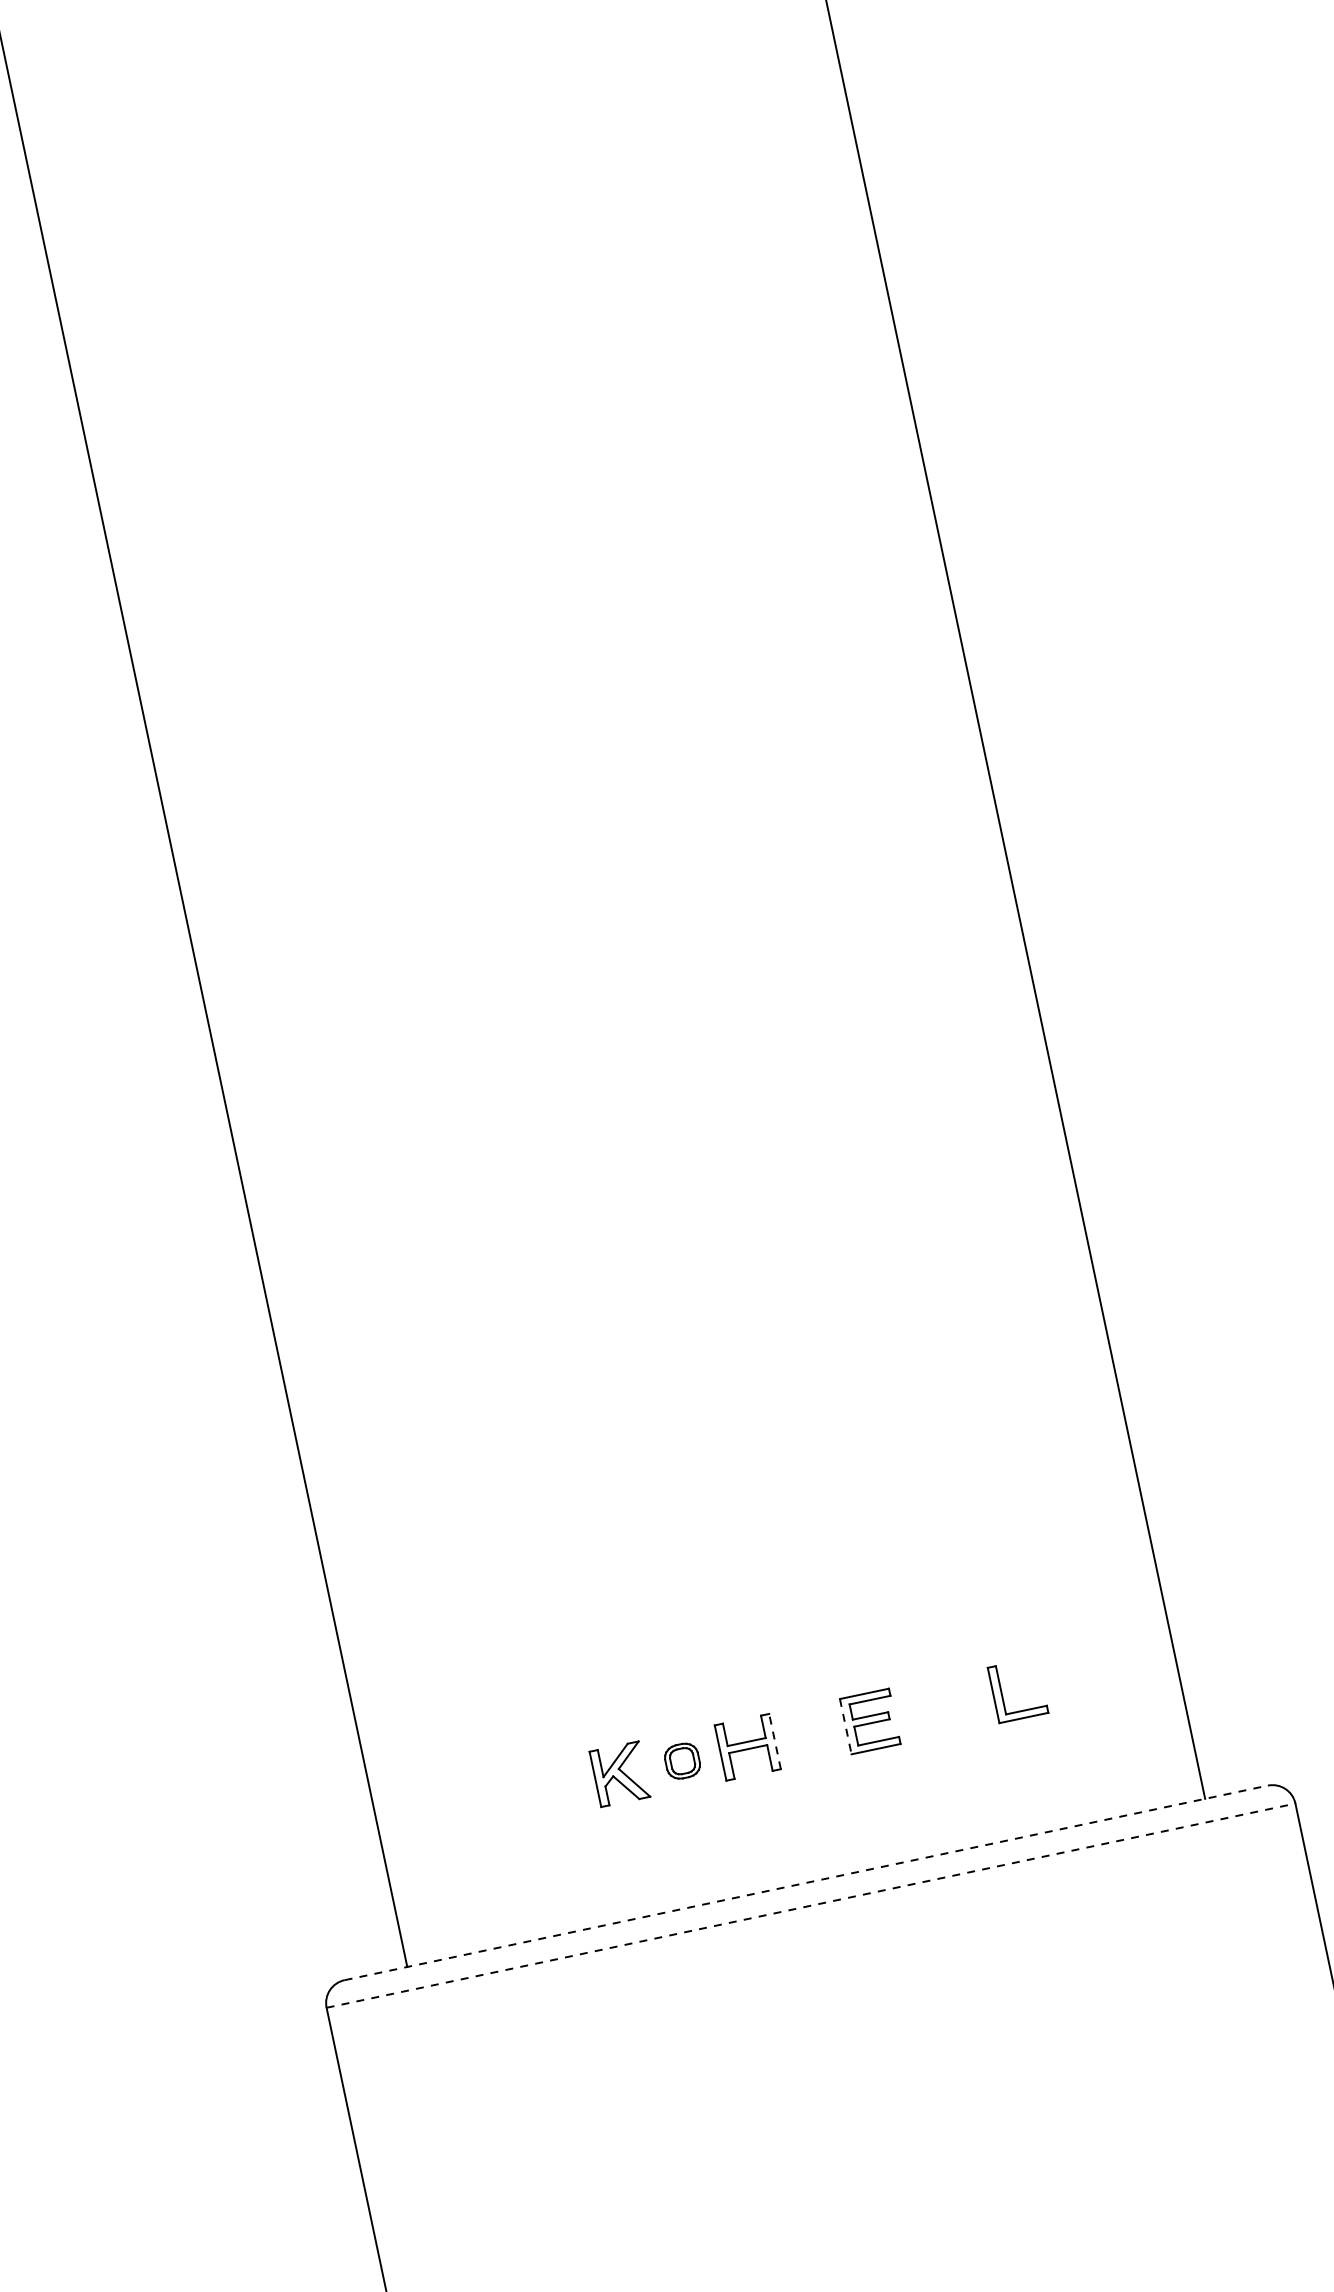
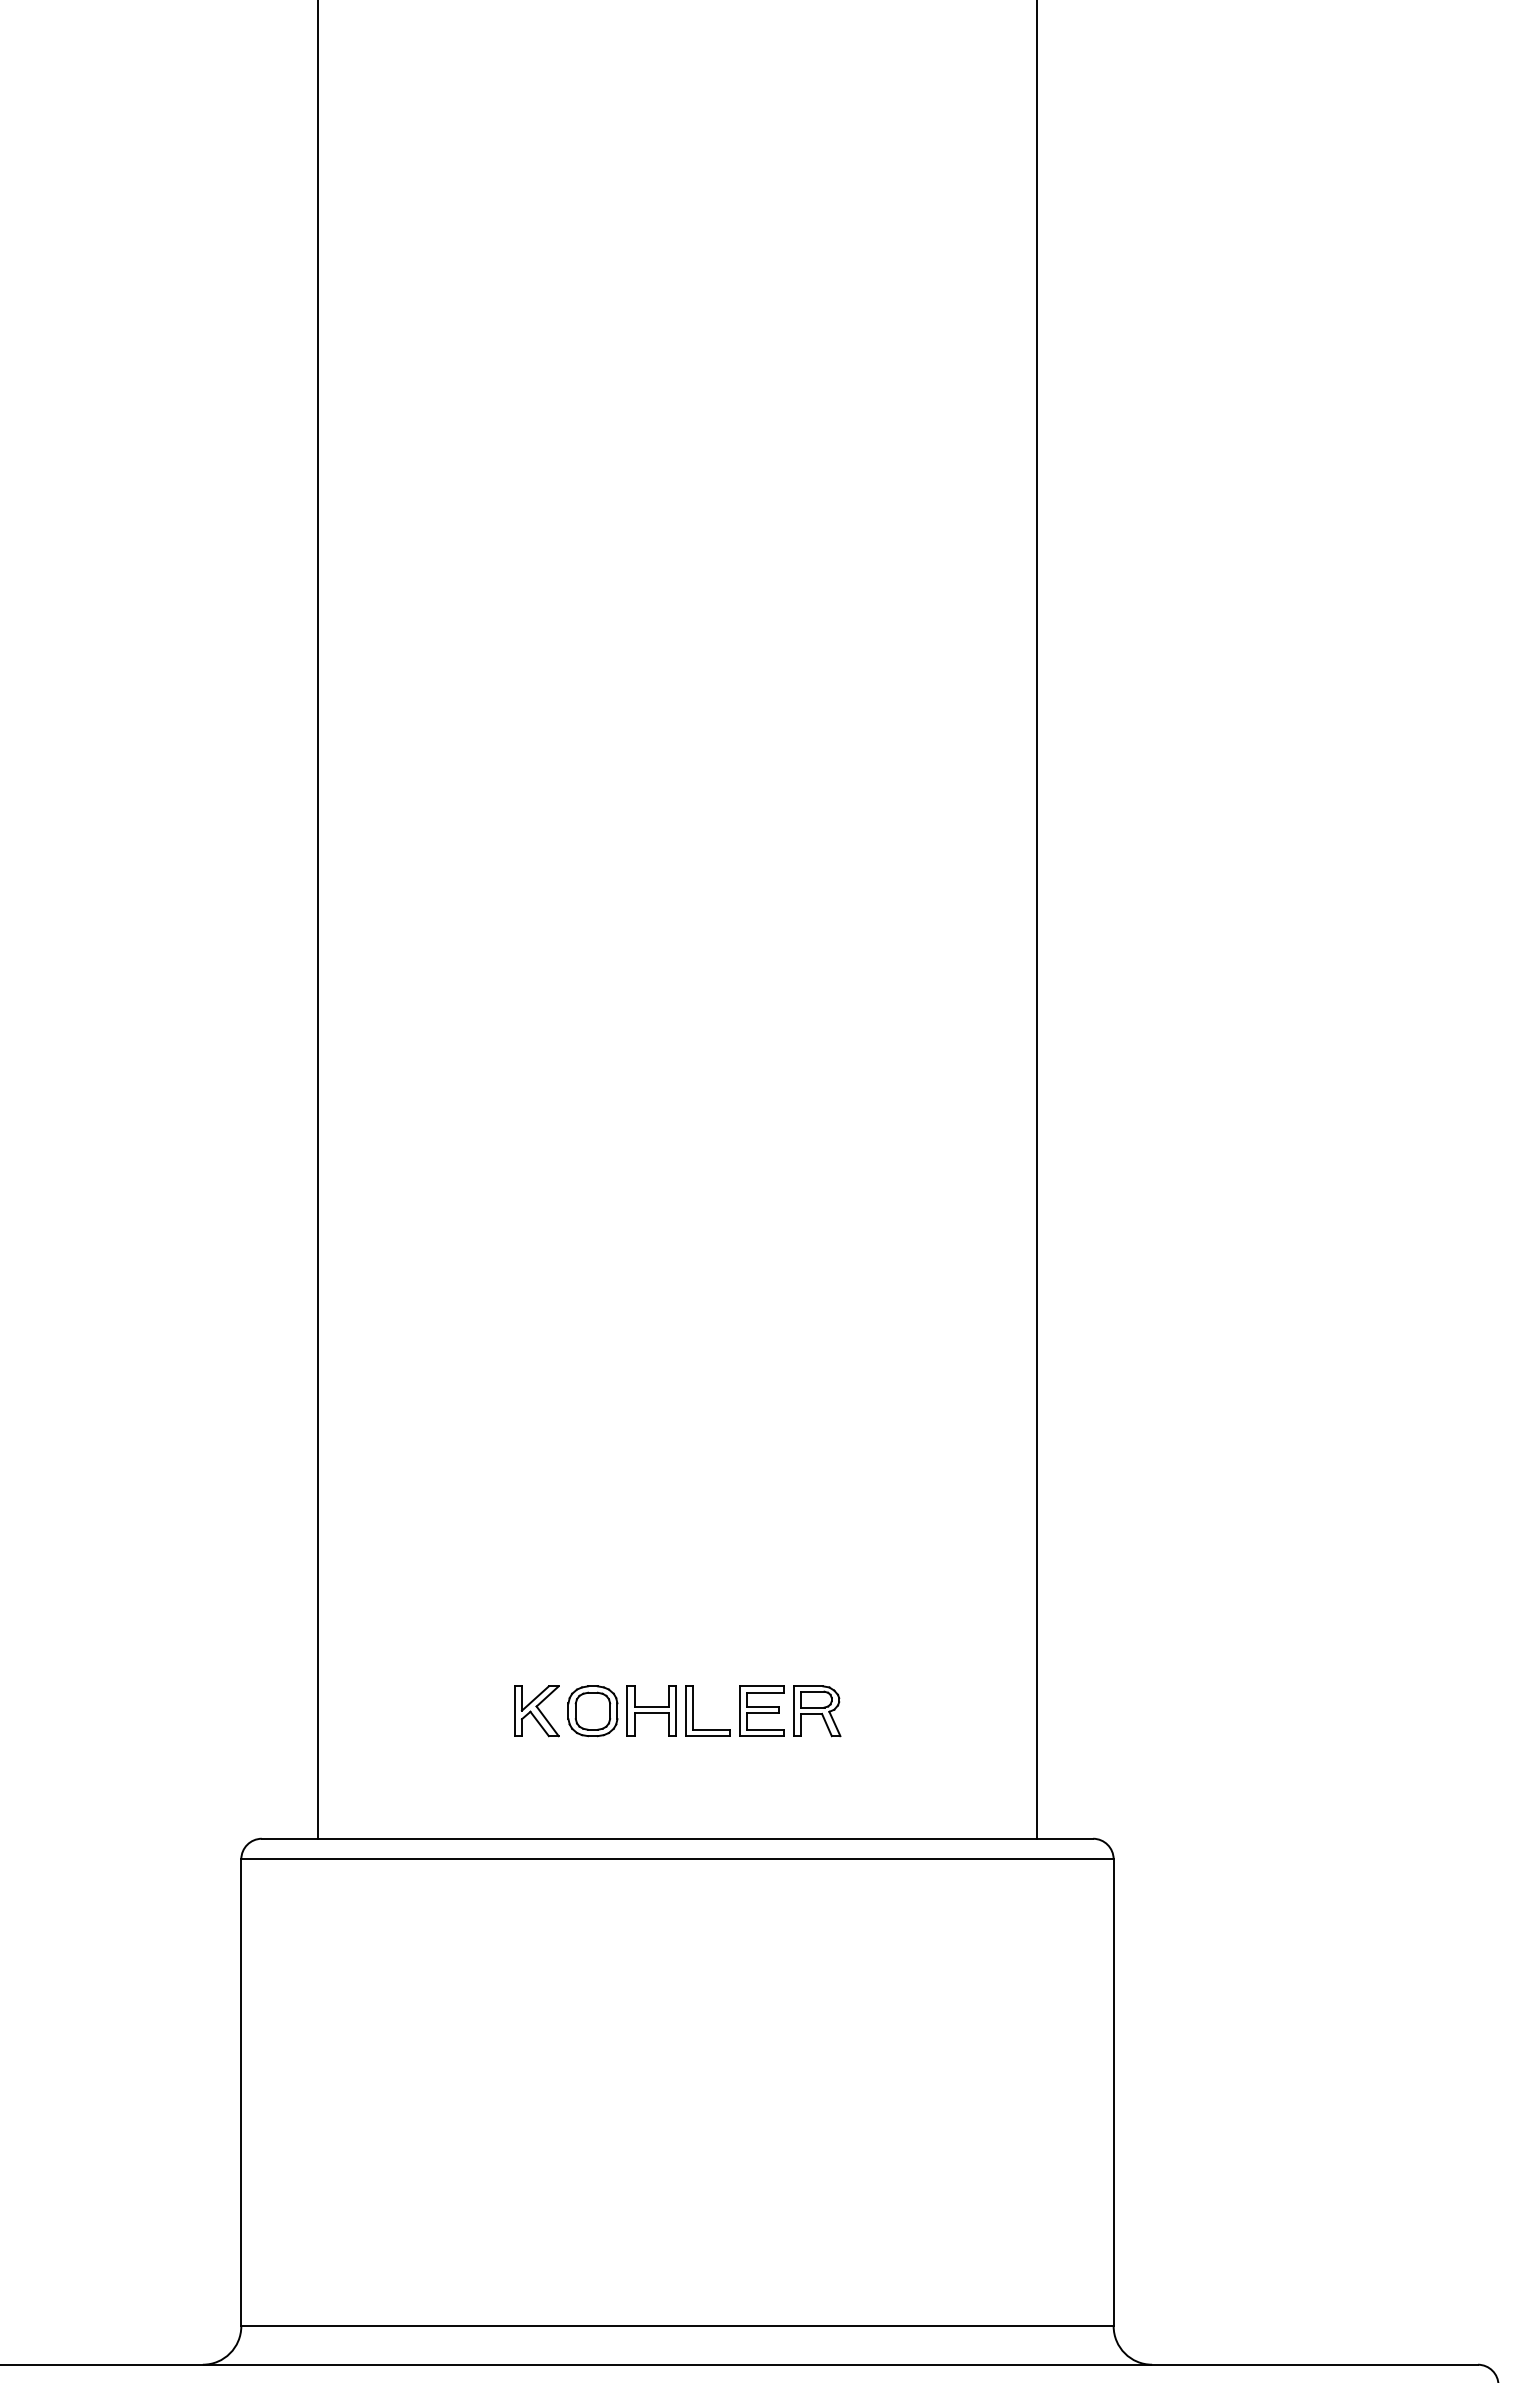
part: (1001, 1692) -> (693, 1710), moved
part: (931, 1708) -> (817, 1711), added
line: (845, 1727) -> (739, 1711), dashed -> solid
line: (775, 1741) -> (676, 1711), dashed -> solid
part: (682, 1761) -> (592, 1711), size x1.67
line: (806, 1882) -> (677, 1838), dashed -> solid
line: (811, 1905) -> (677, 1859), dashed -> solid

